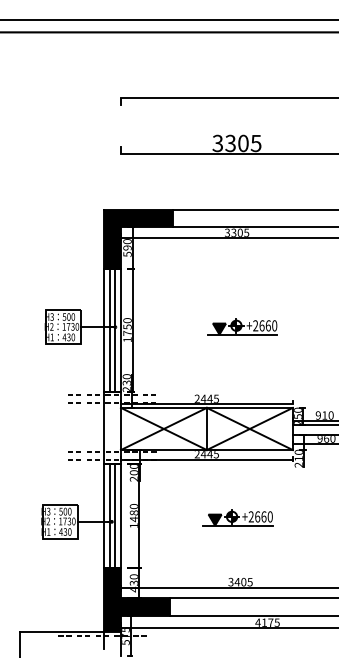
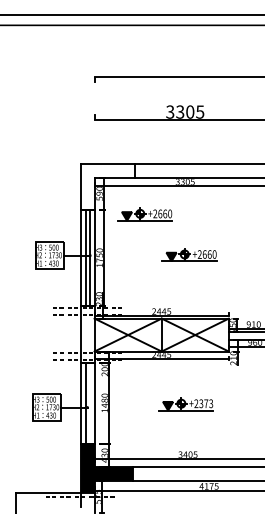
fill: (138, 239) -> (108, 187), removed
part: (185, 274) -> (144, 214), added
line: (115, 516) -> (90, 403), removed
text: (263, 516) -> (205, 403), +2660 -> +2373

